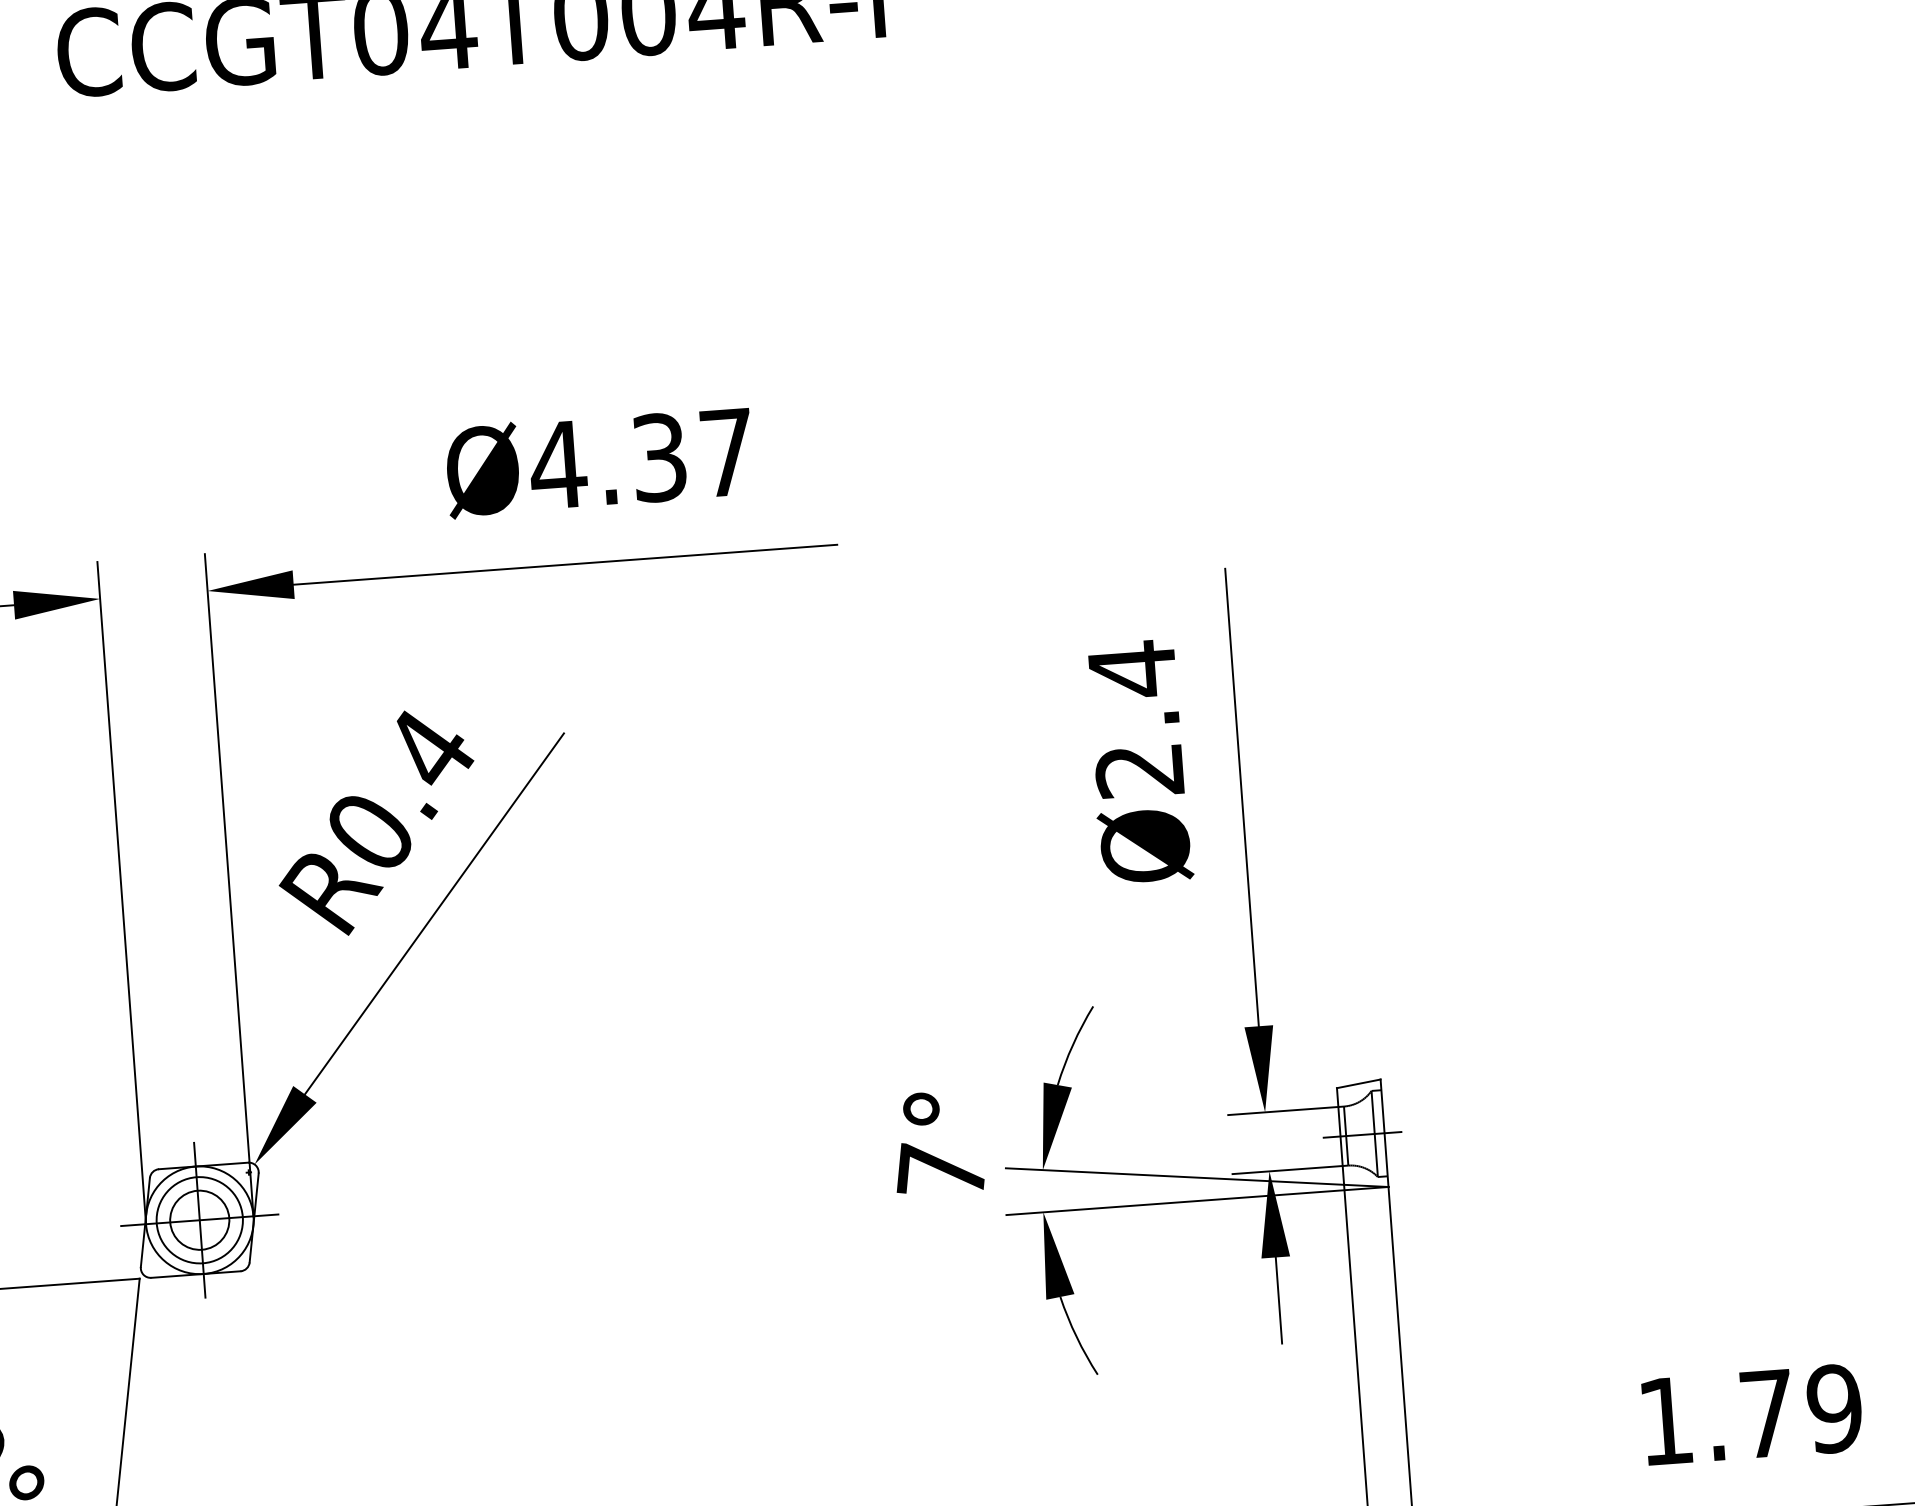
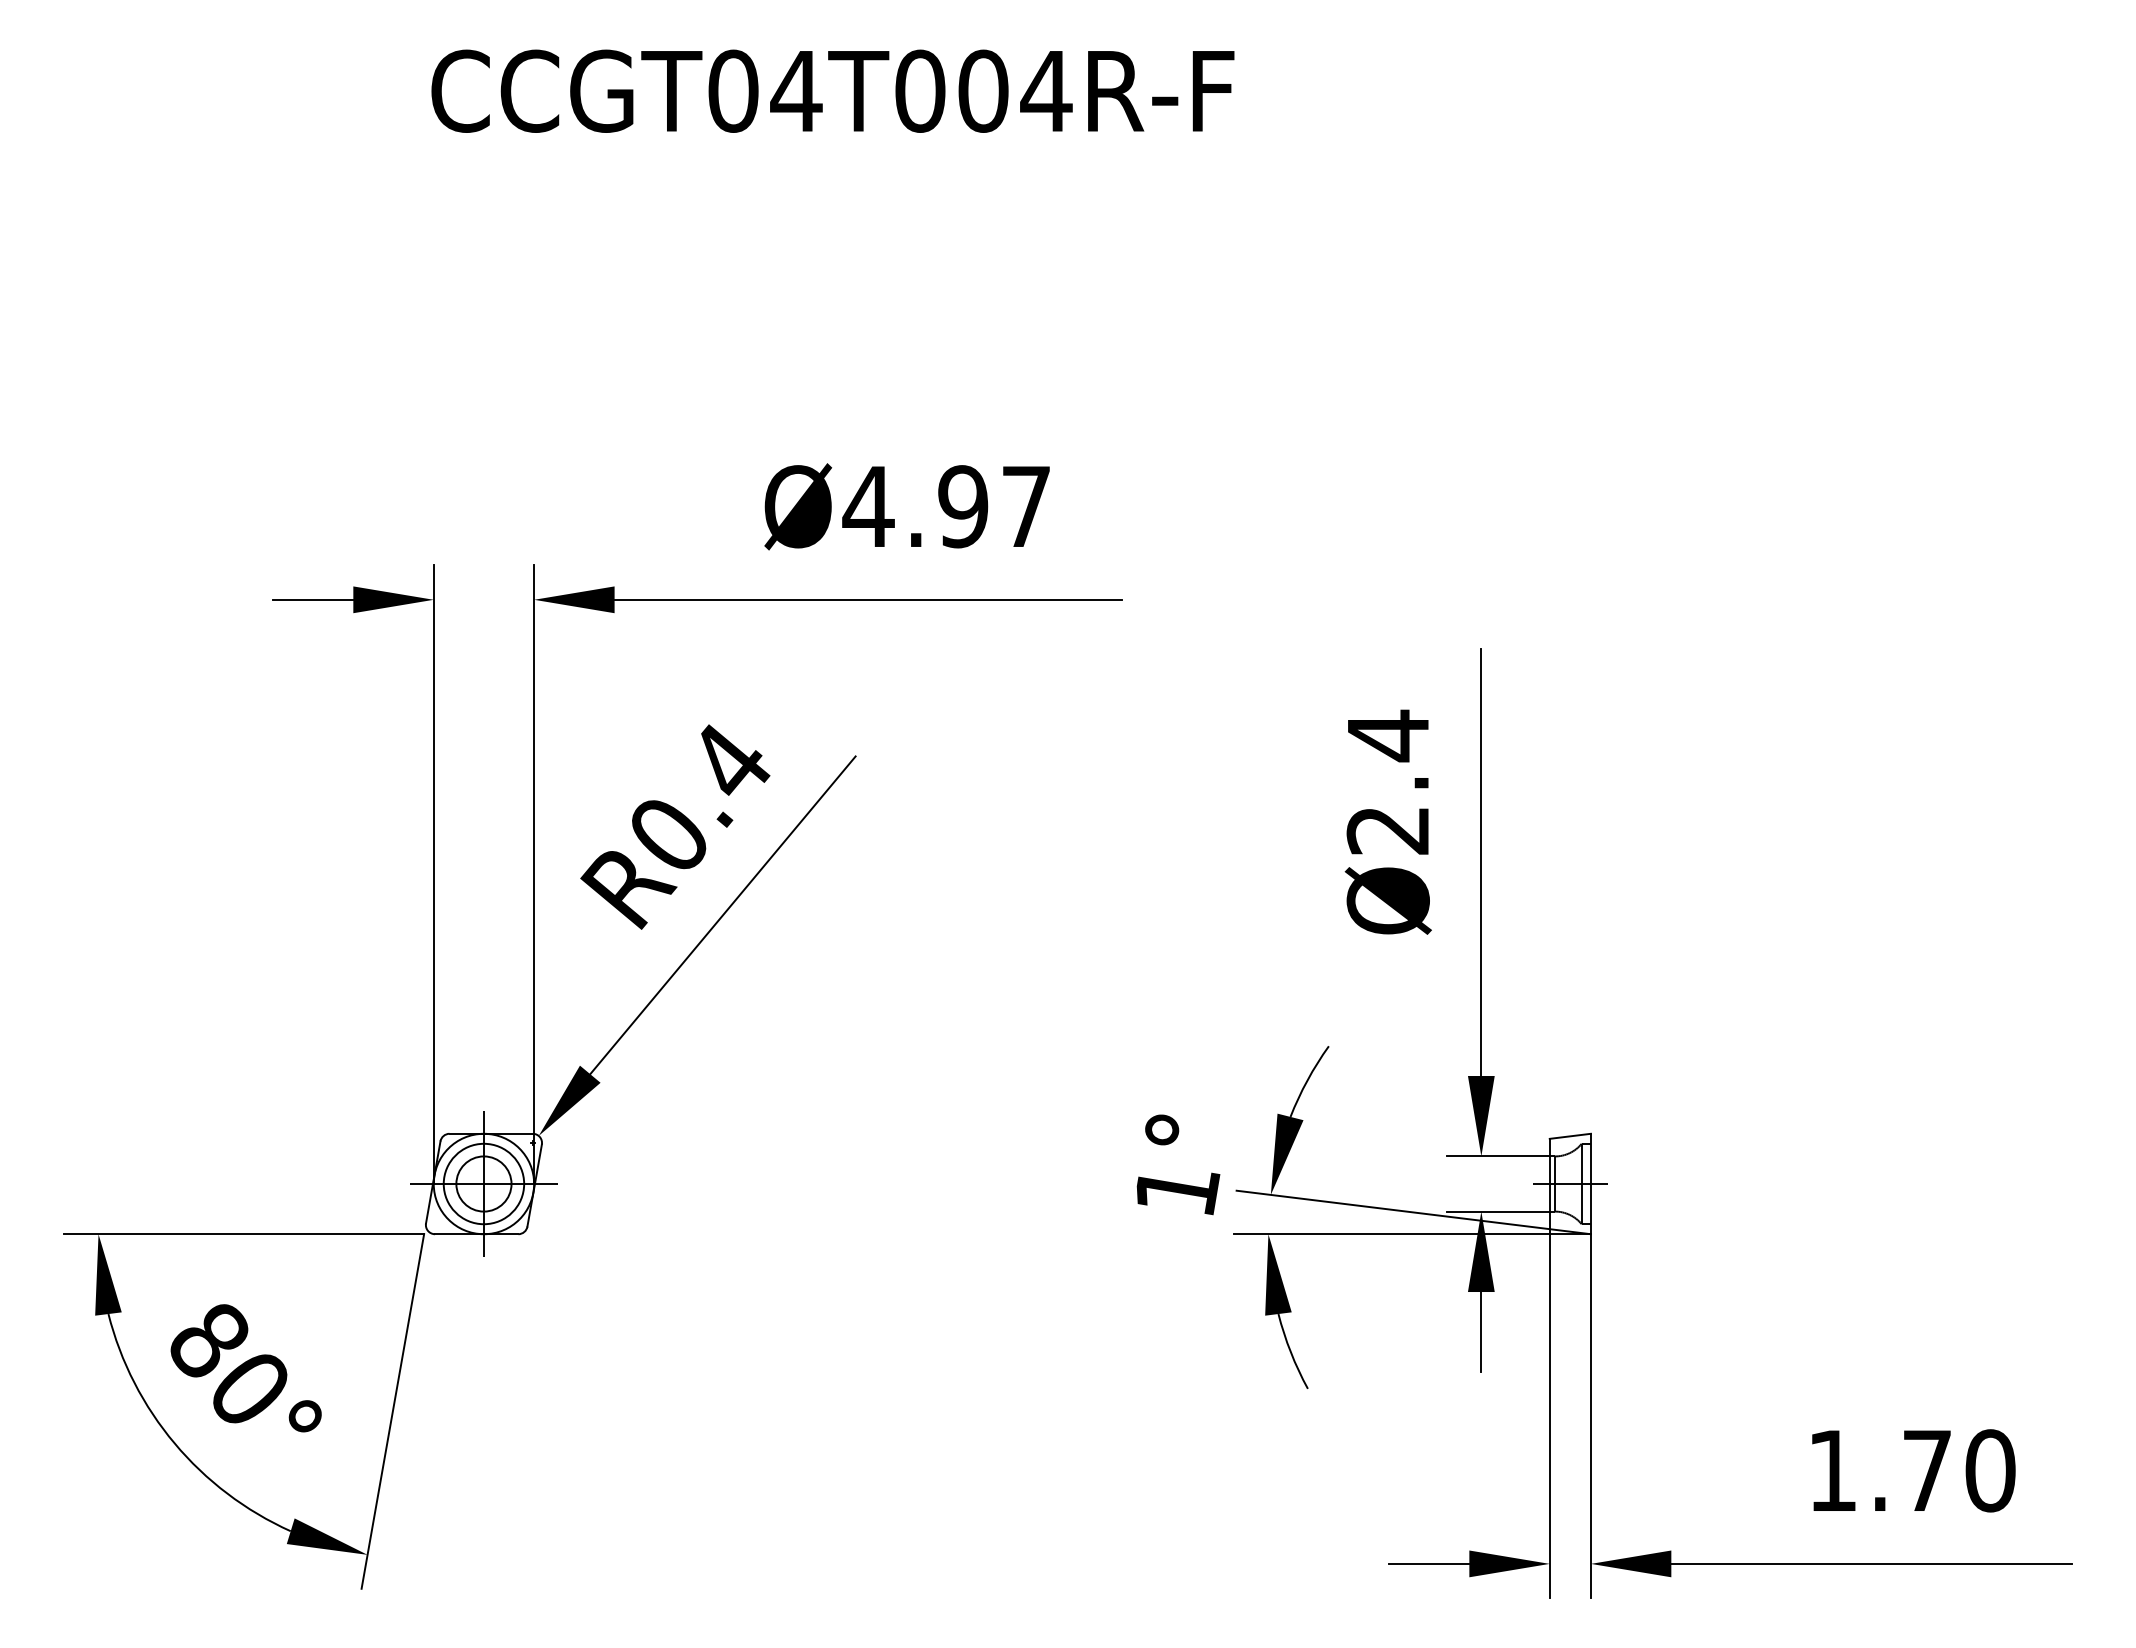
text: (659, 457) -> (963, 506), Ø4.37 -> Ø4.97
text: (941, 1169) -> (1176, 1187), 7° -> 1°
text: (1834, 1408) -> (1990, 1470), 1.79 -> 1.70

